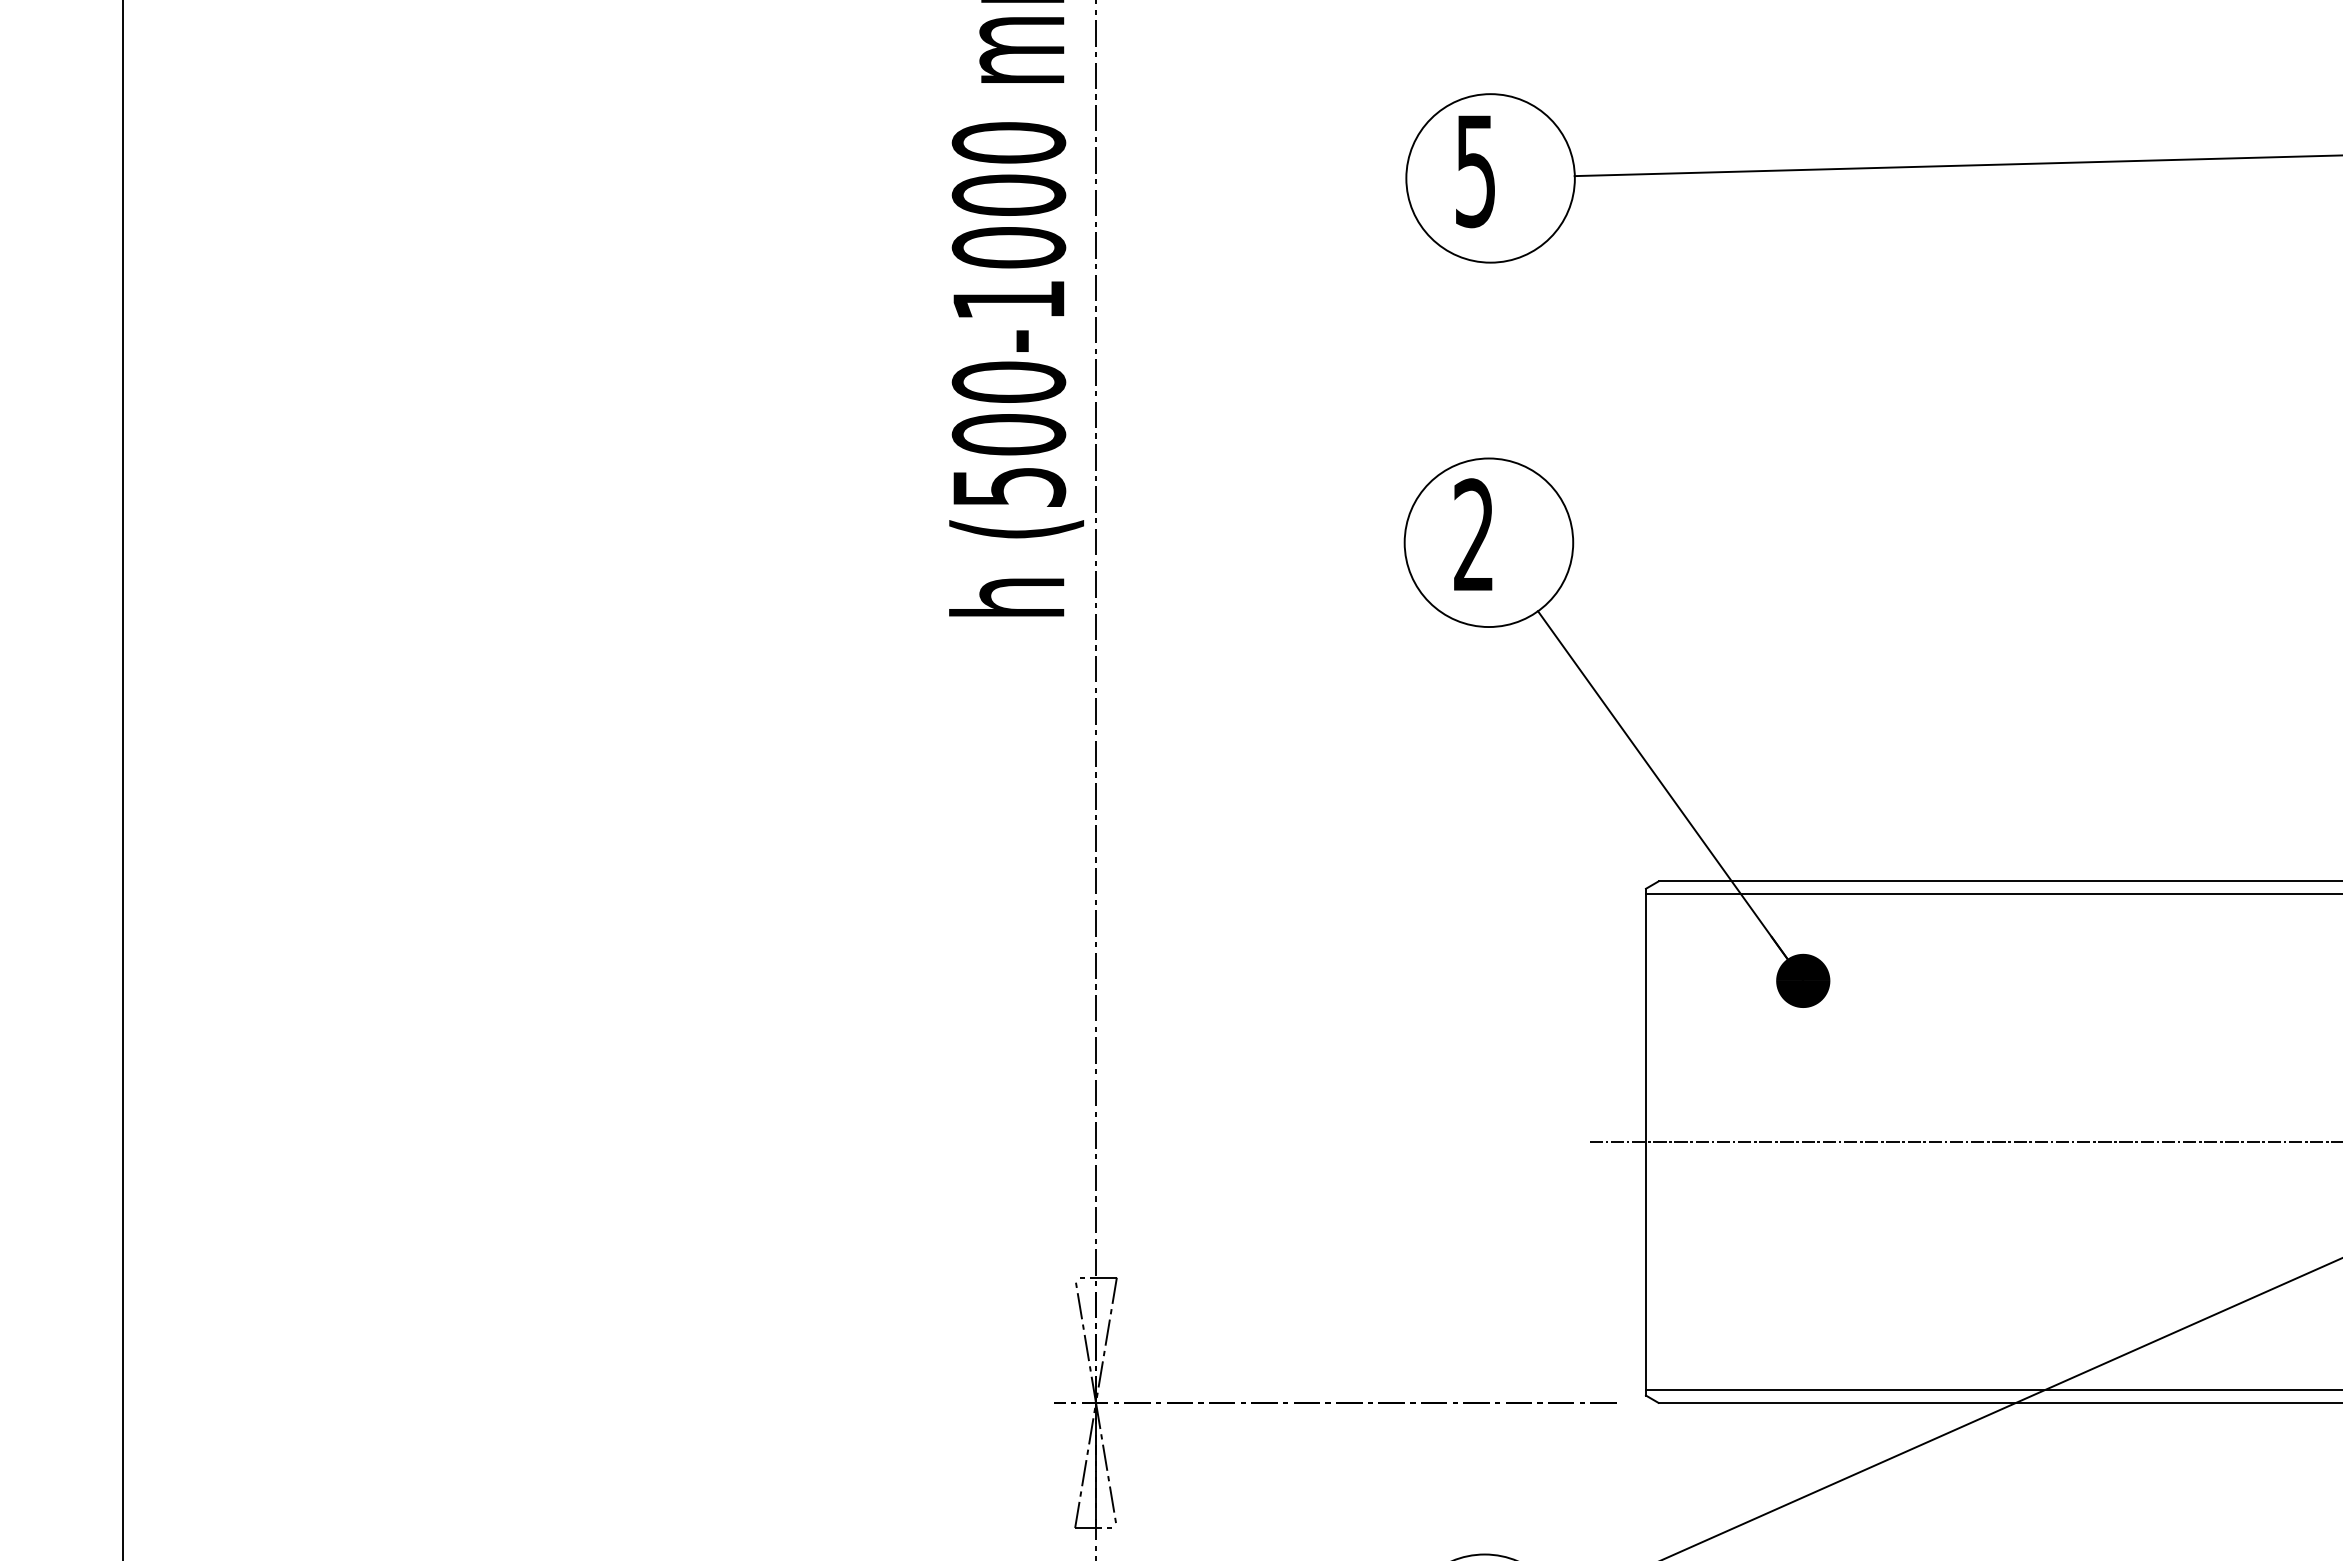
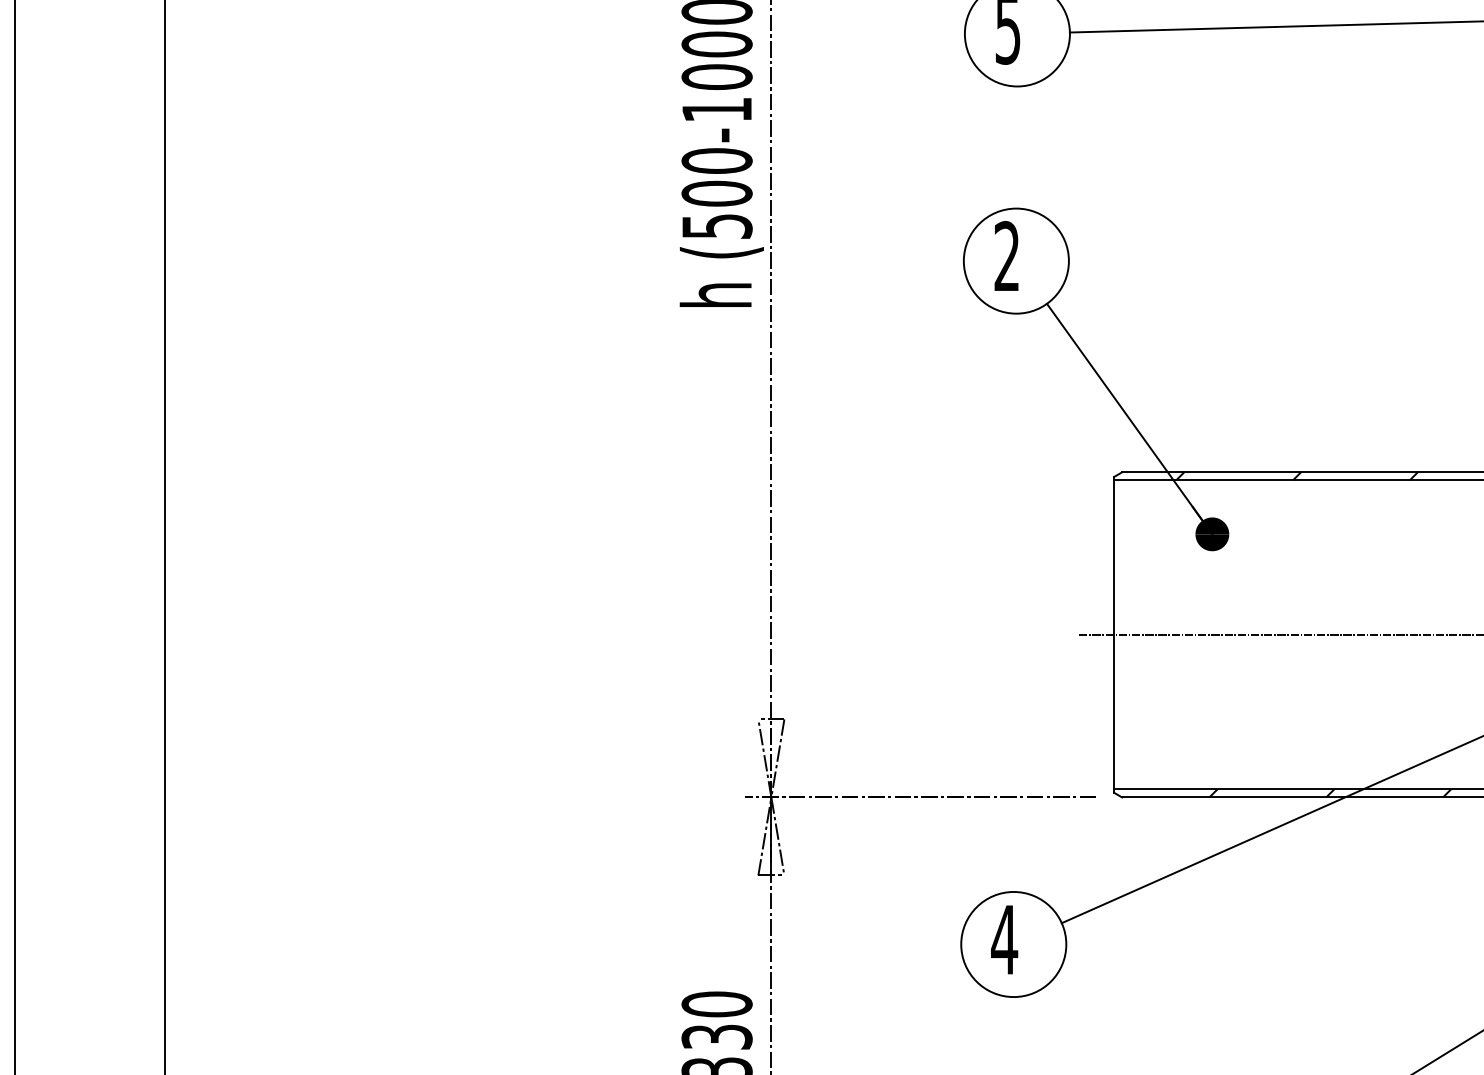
hatch: (1938, 888) -> (1296, 476), added
hatch: (1992, 1396) -> (1330, 793), added

